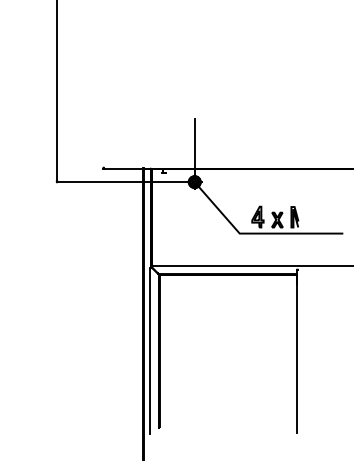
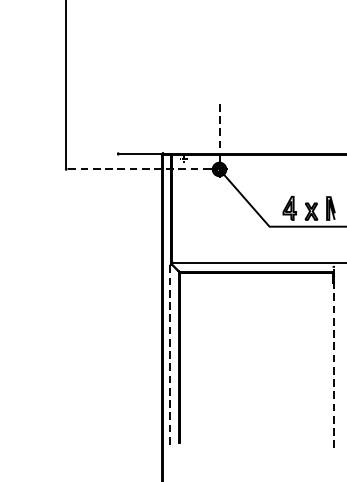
line: (194, 146) -> (219, 129), solid -> dashed
line: (121, 182) -> (137, 169), solid -> dashed
line: (297, 350) -> (333, 356), solid -> dashed
line: (150, 351) -> (170, 357), solid -> dashed

